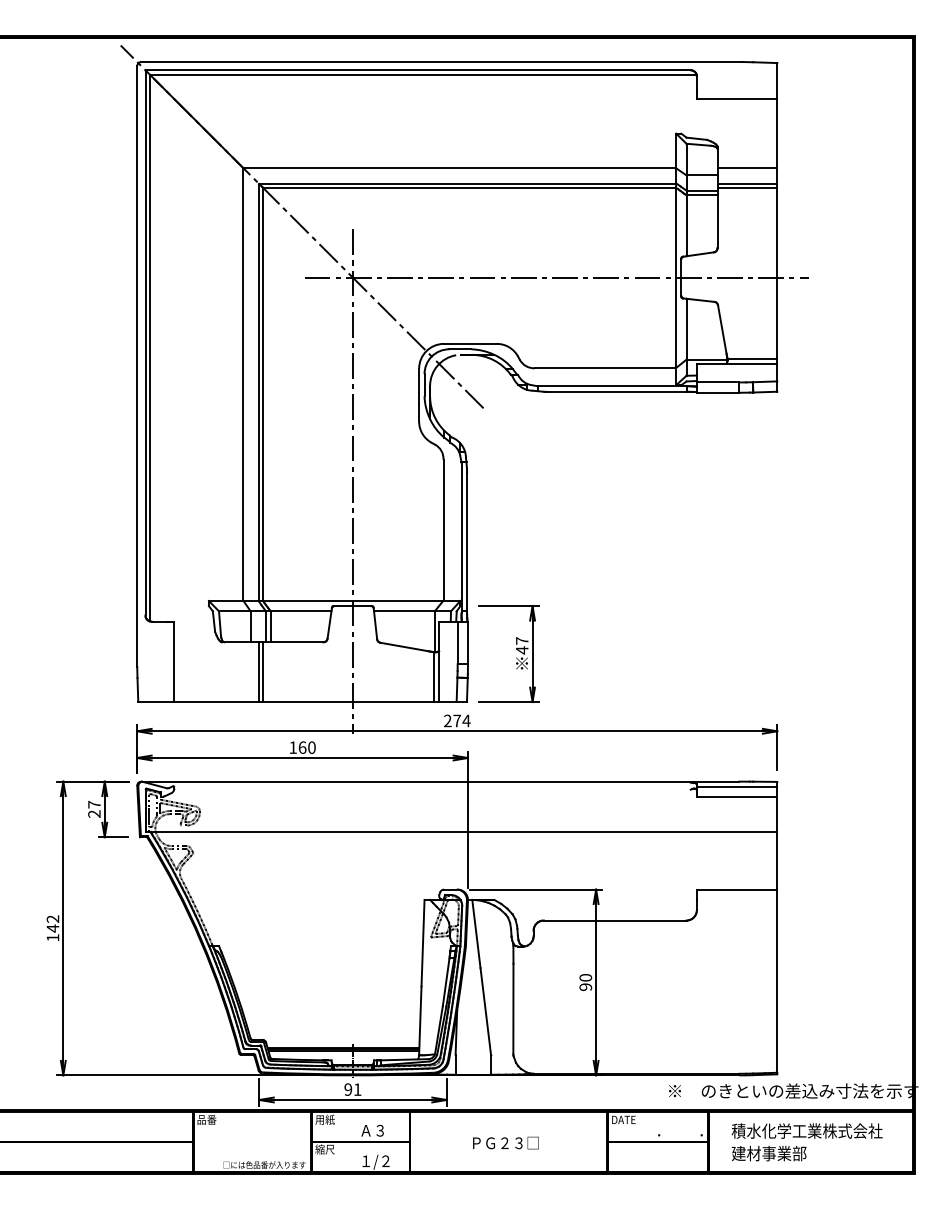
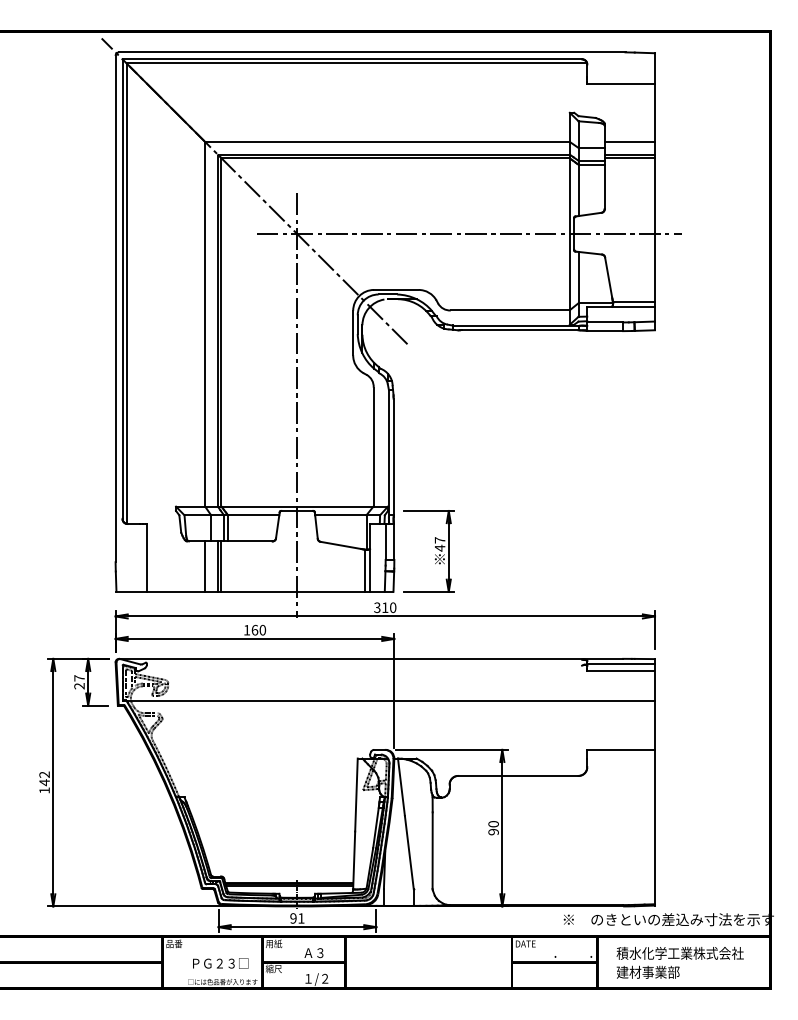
line: (243, 672) -> (205, 566), added
text: (457, 720) -> (385, 607), 274 -> 310
text: (505, 1142) -> (220, 963), moved

